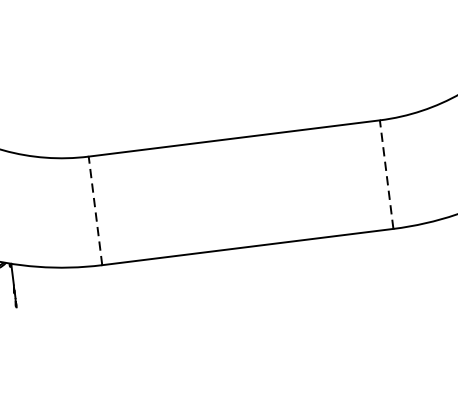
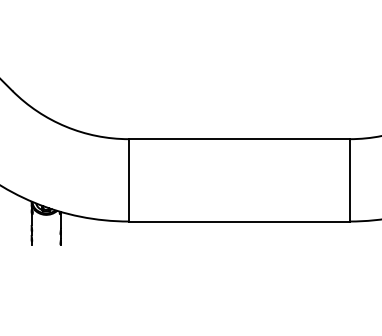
line: (386, 173) -> (349, 179), dashed -> solid
line: (94, 209) -> (128, 179), dashed -> solid

